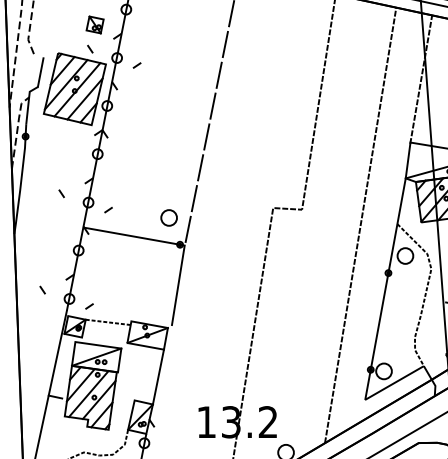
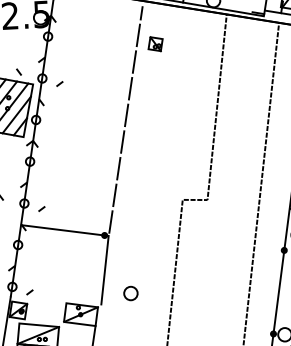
part: (94, 24) -> (155, 43), moved
part: (168, 217) -> (130, 293), moved
line: (107, 322) -> (46, 305), removed

